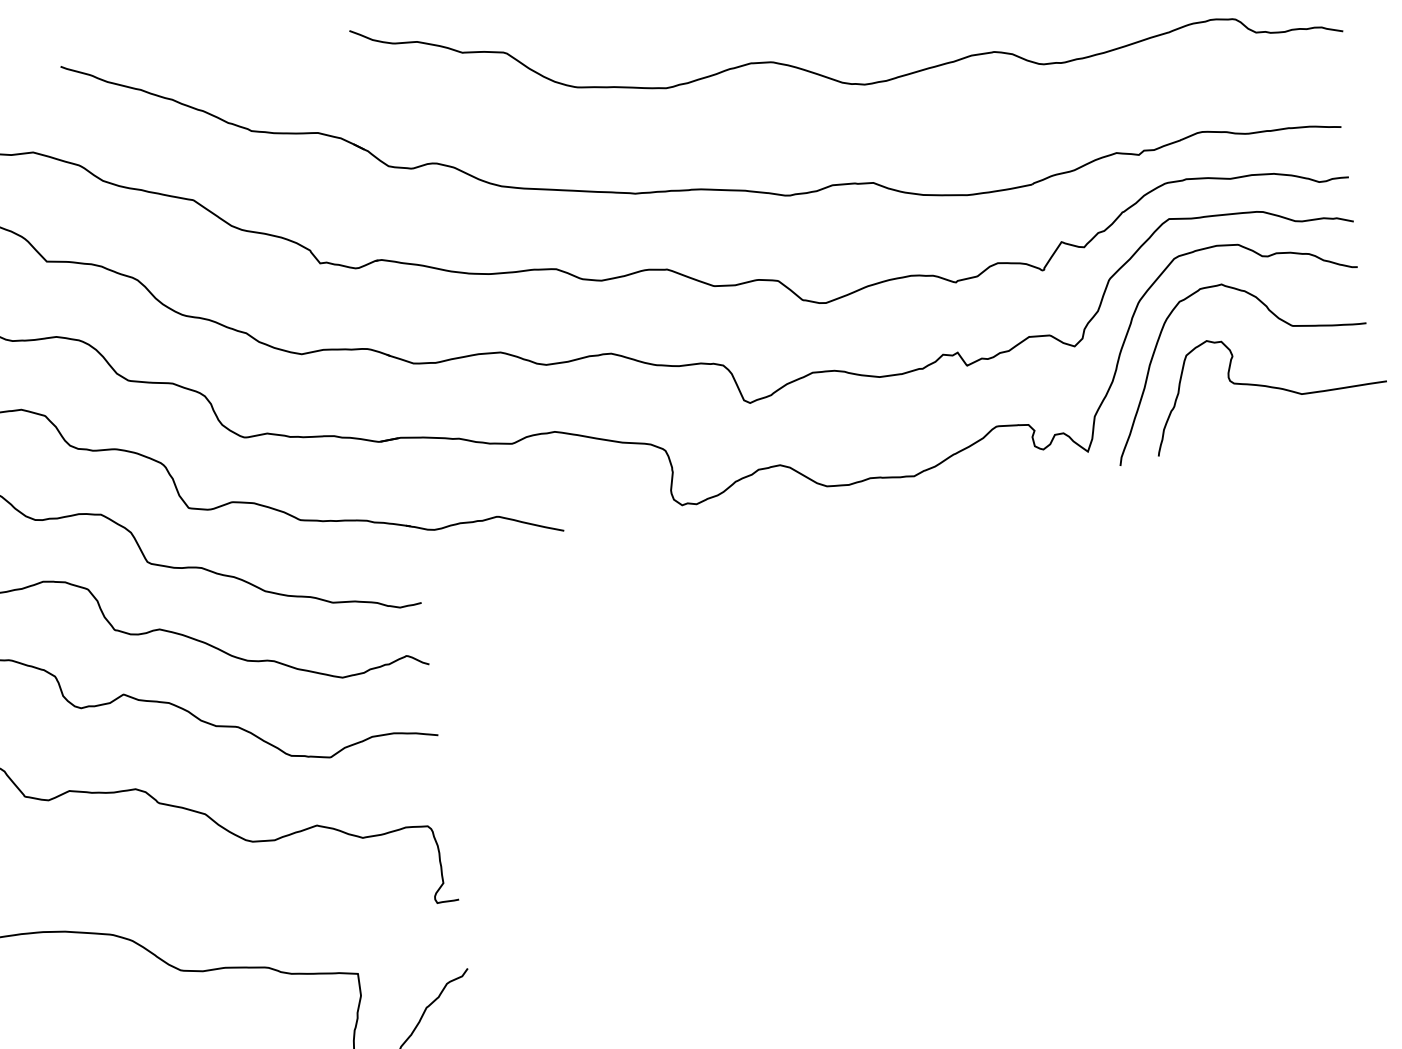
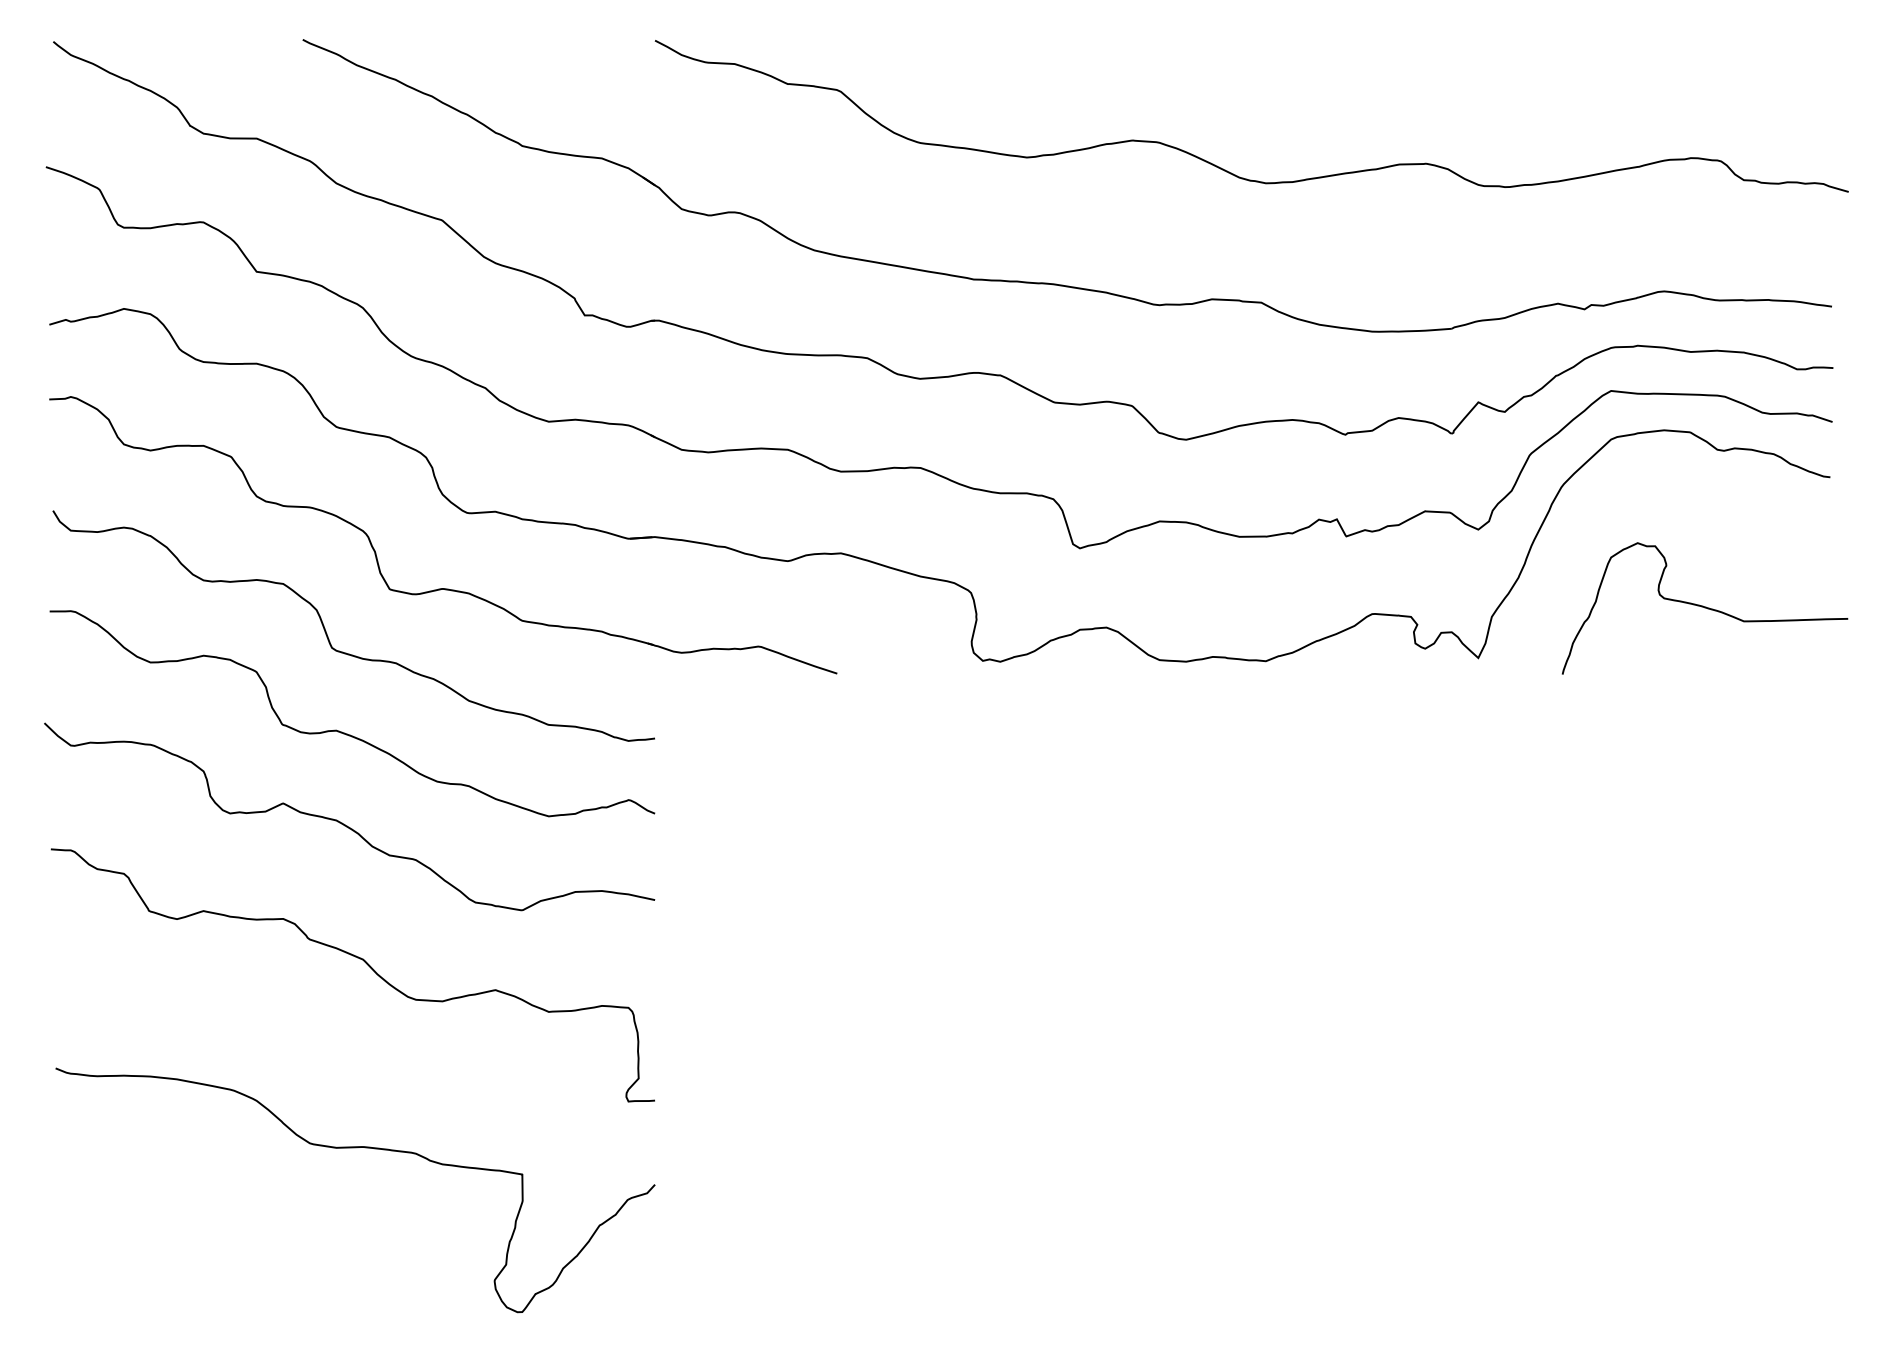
curve: (1276, 317) -> (1725, 525), removed

